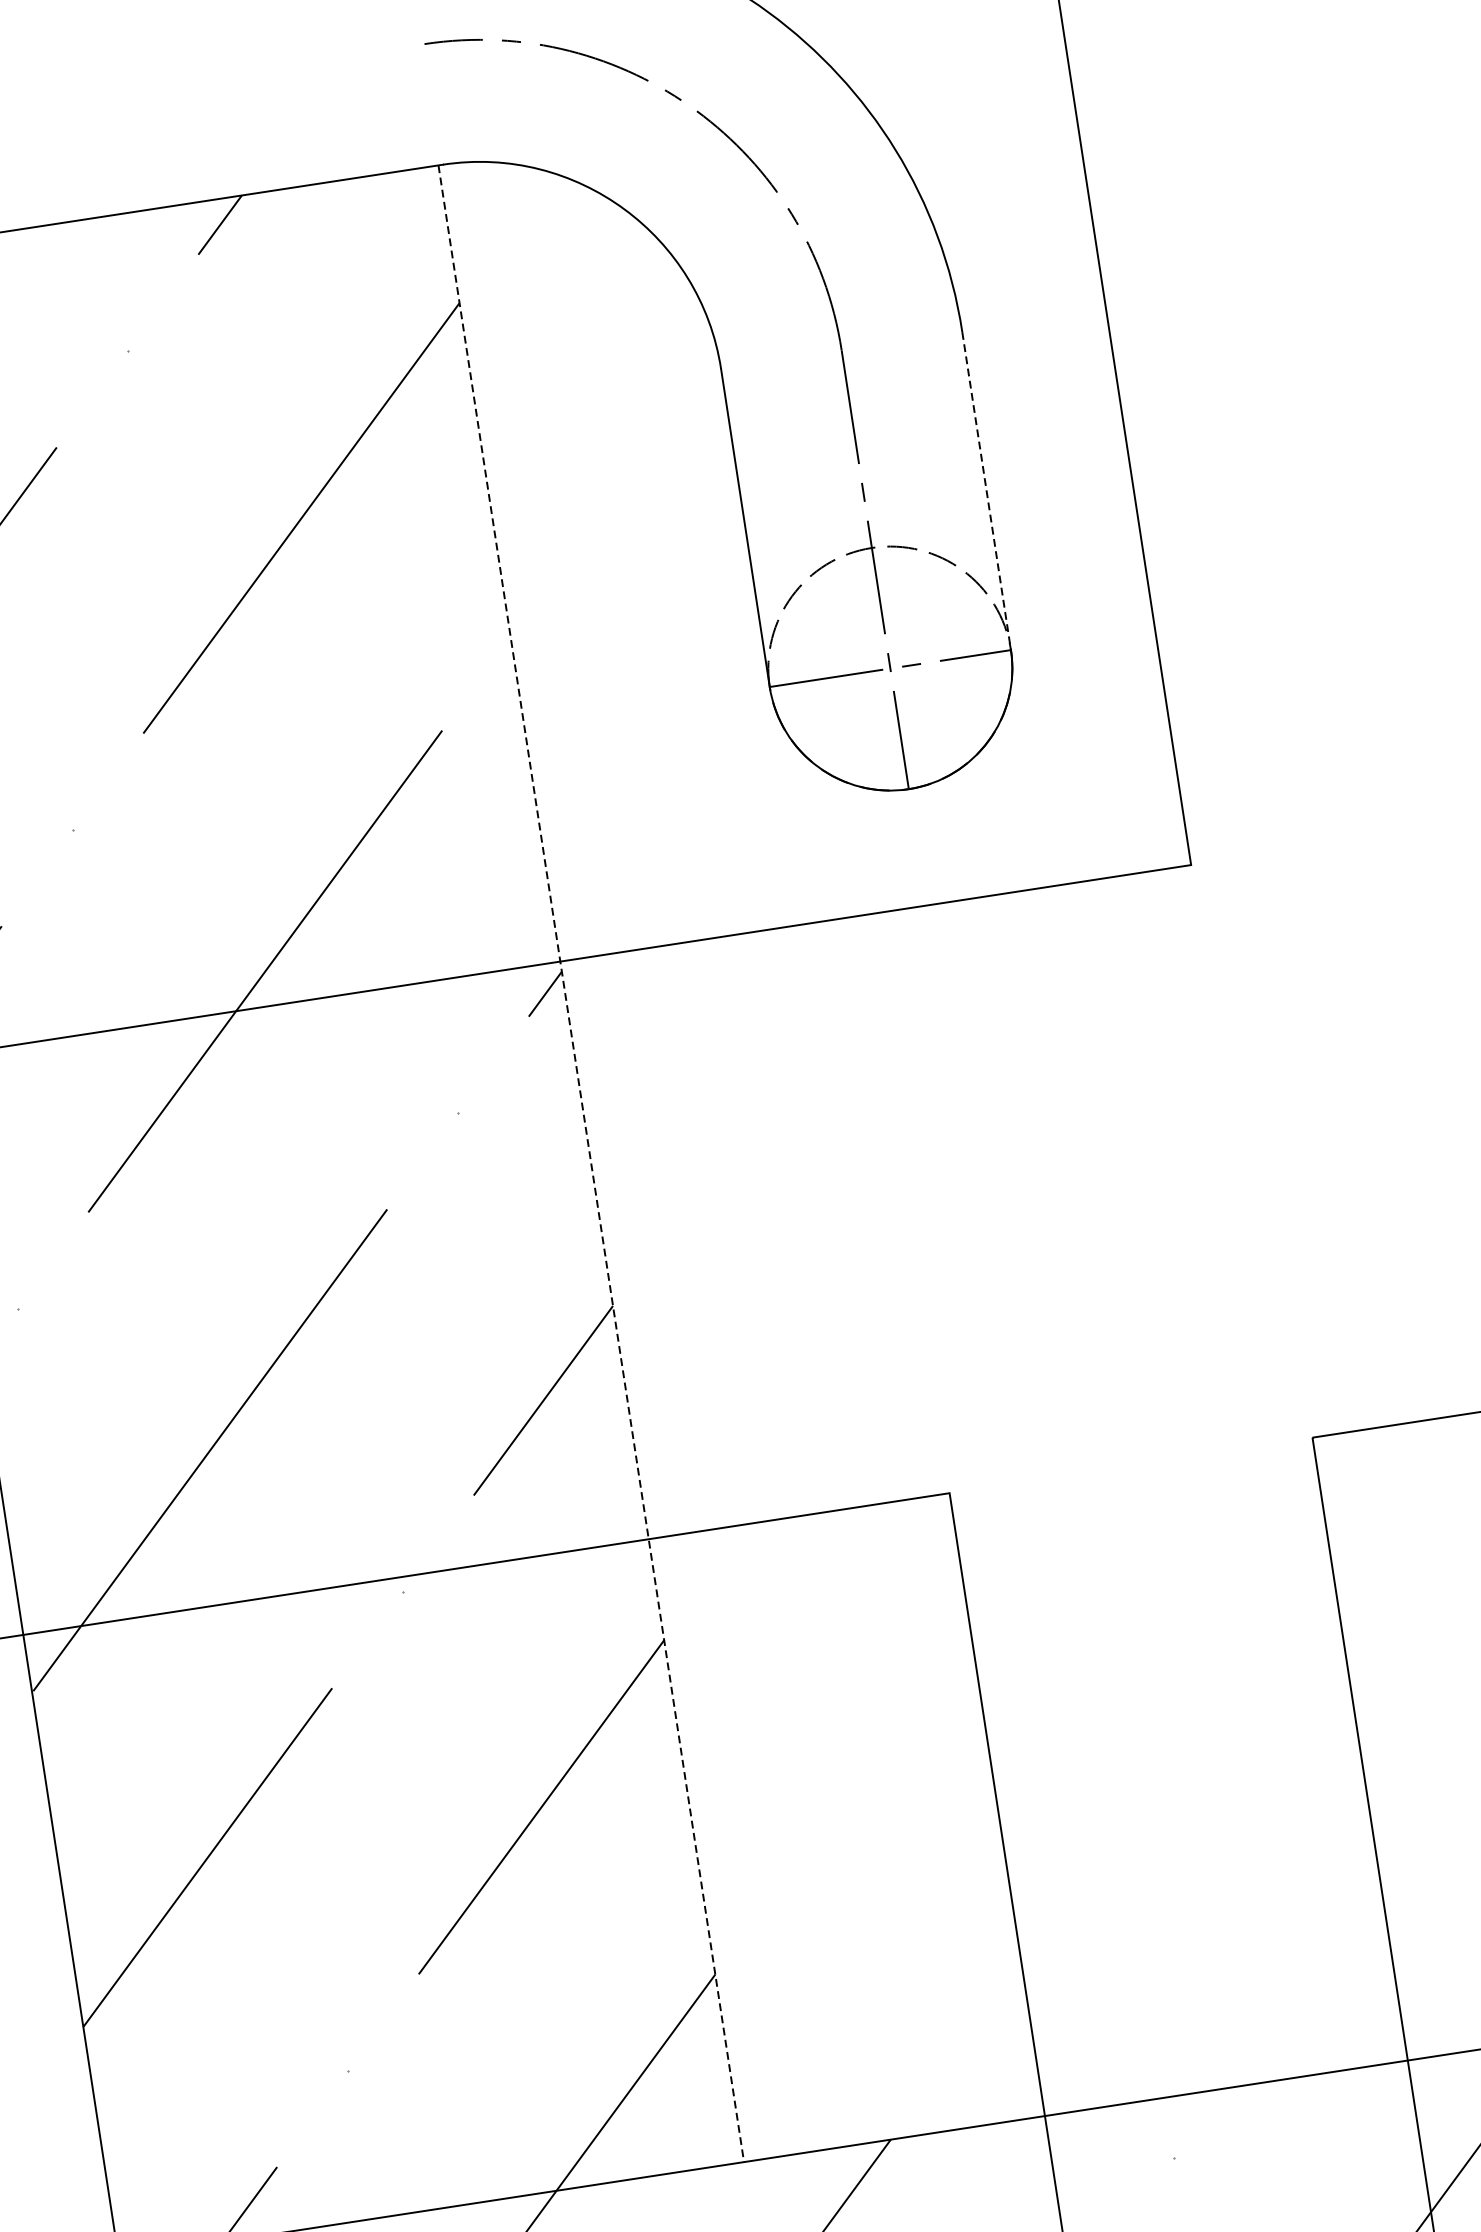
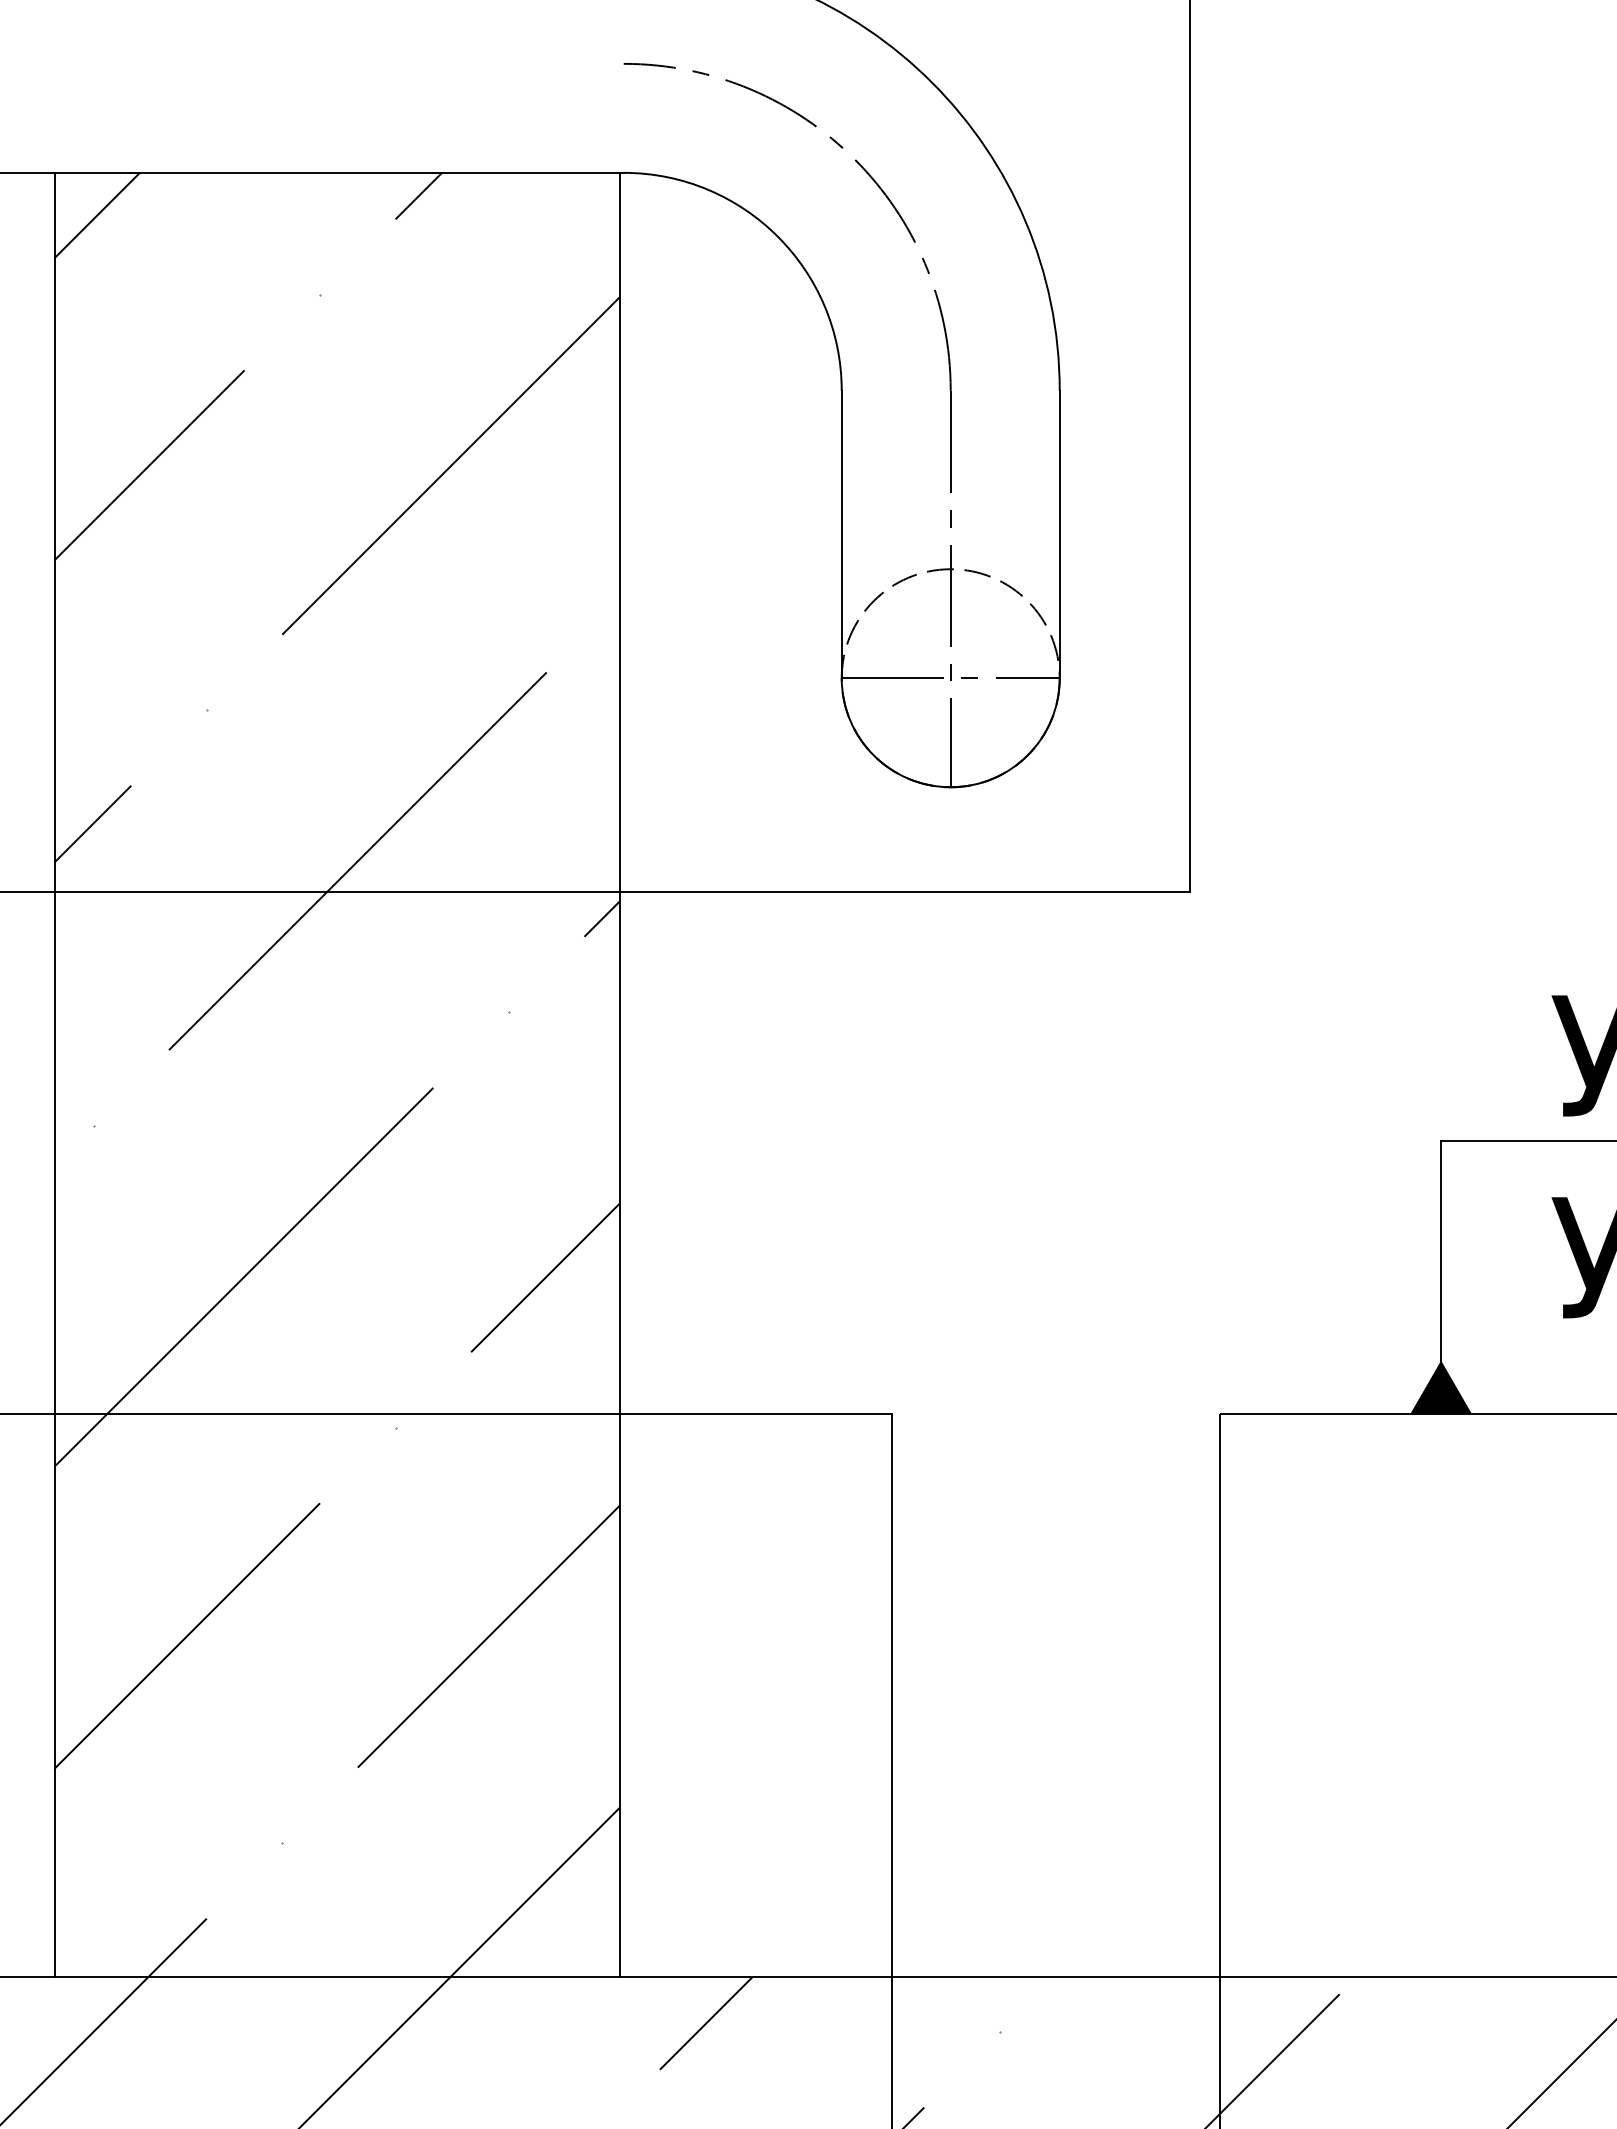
line: (986, 491) -> (1059, 534), dashed -> solid
line: (591, 1164) -> (619, 1075), dashed -> solid

